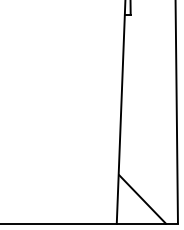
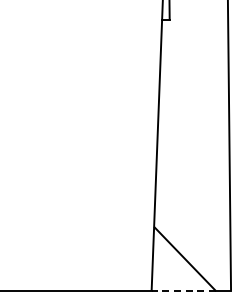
line: (141, 223) -> (183, 290), solid -> dashed

